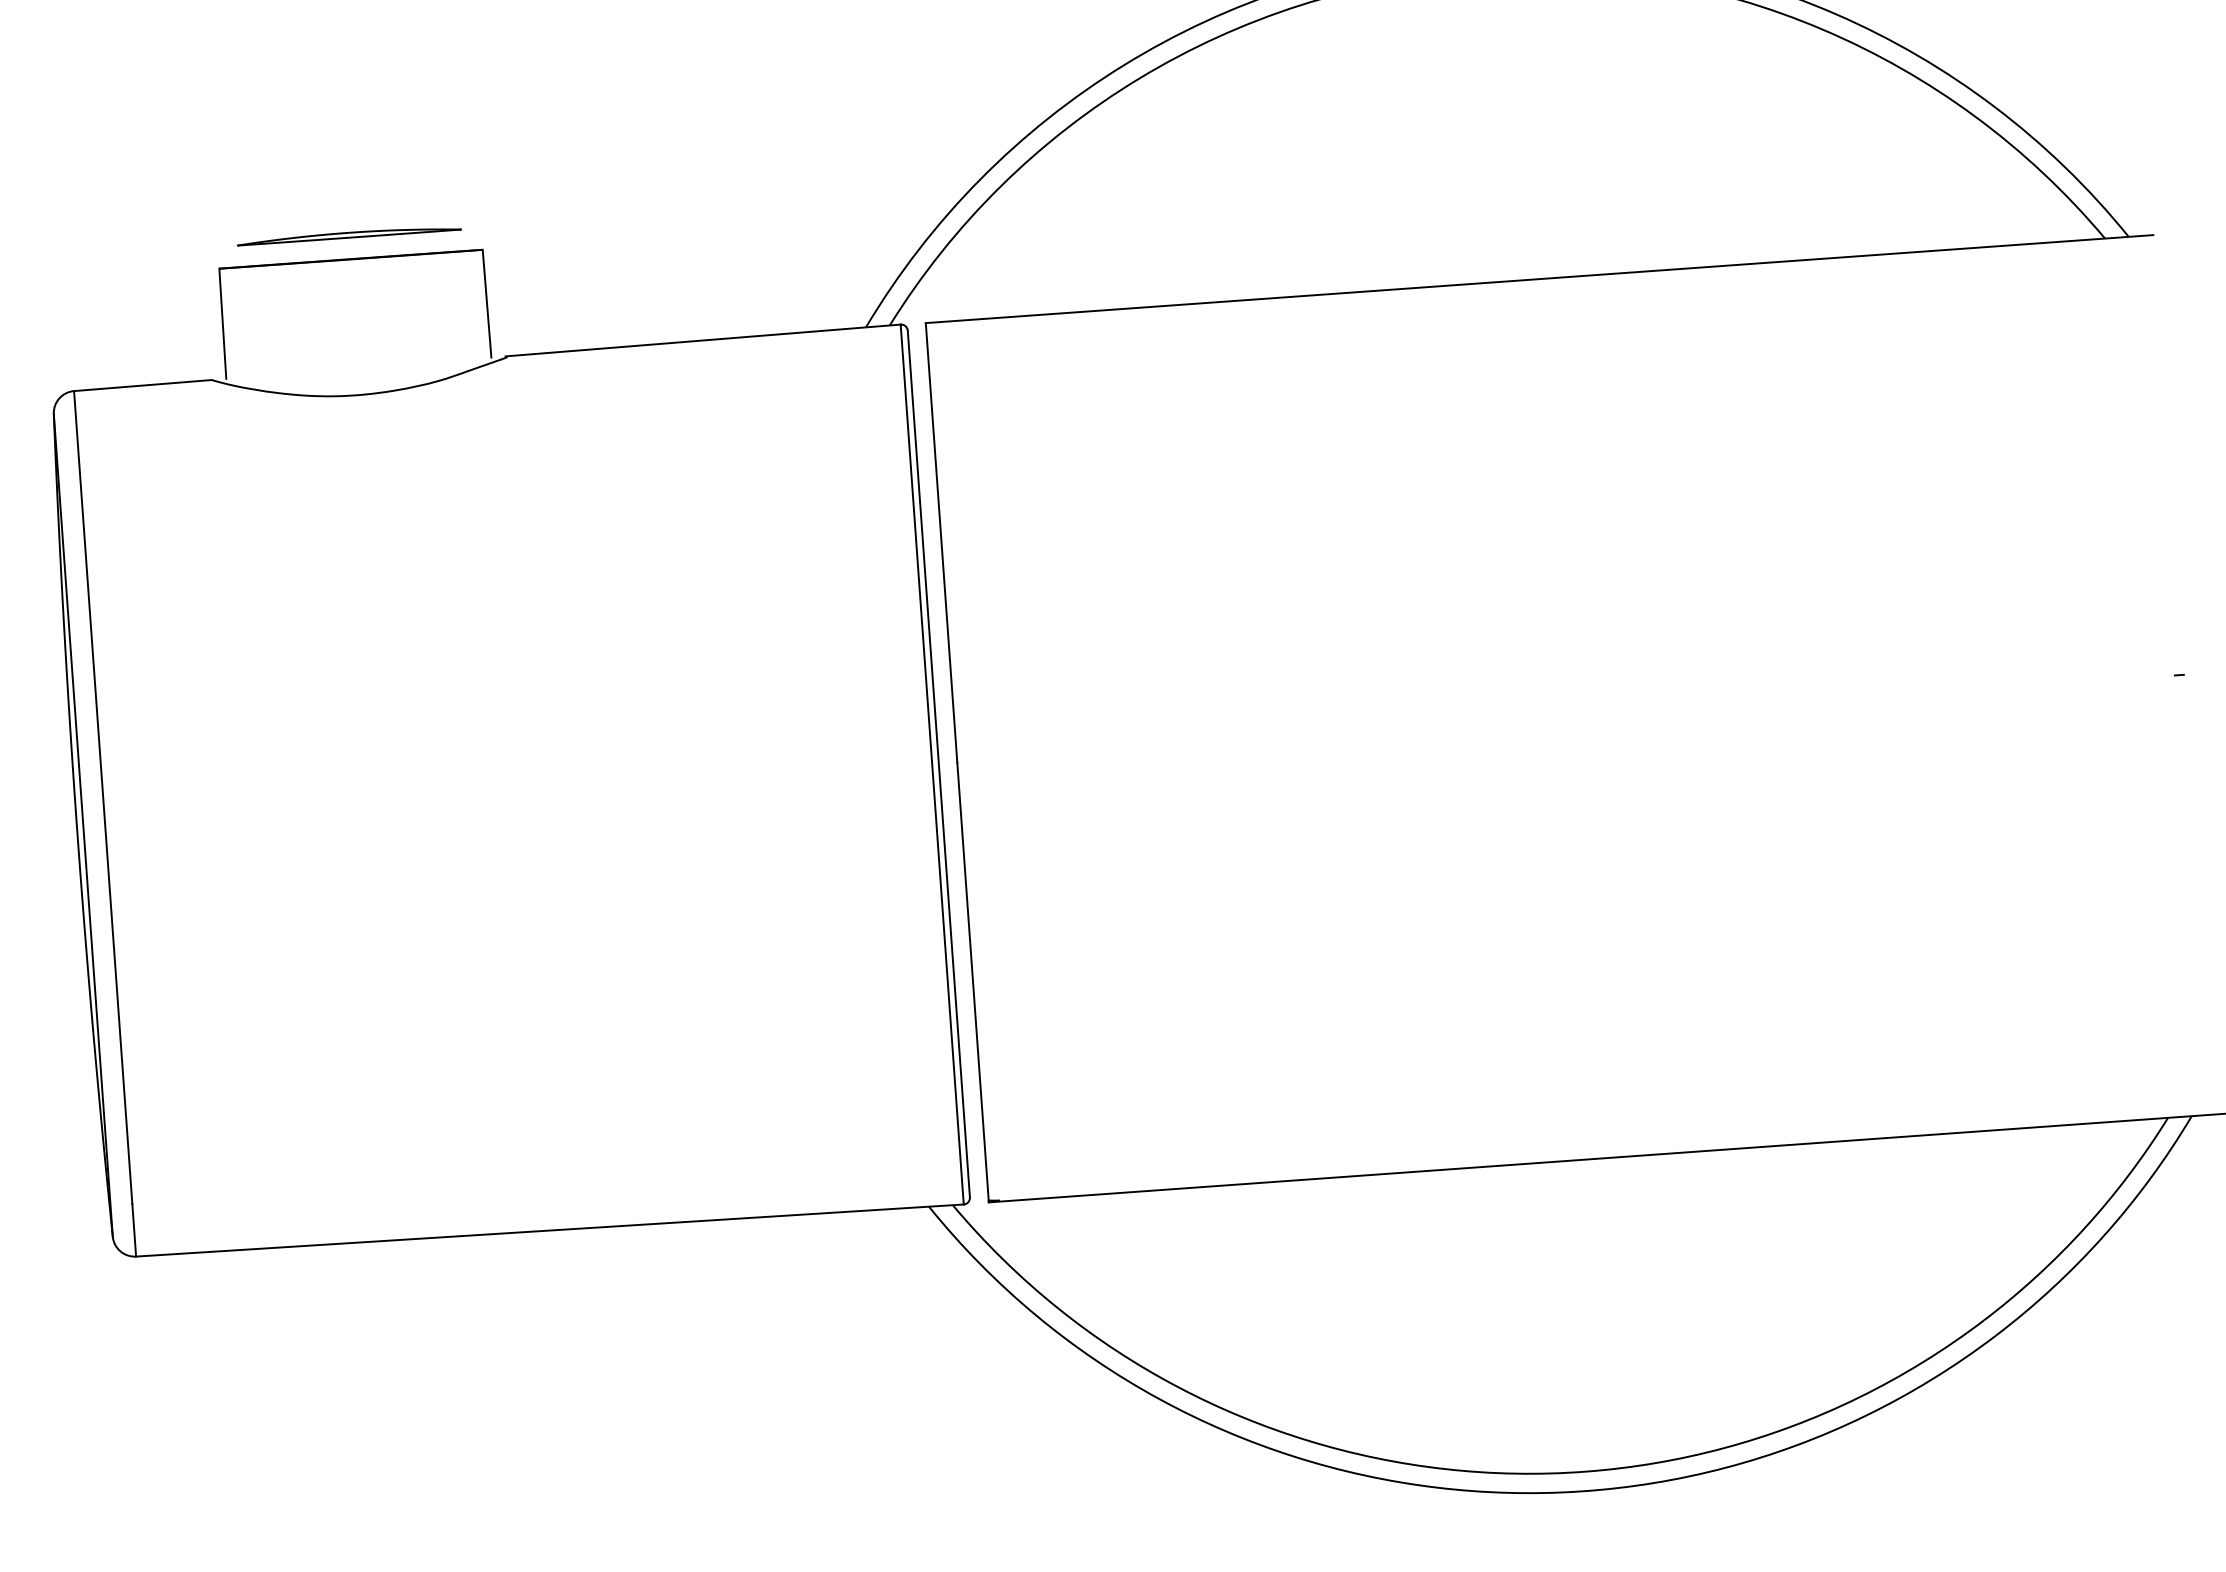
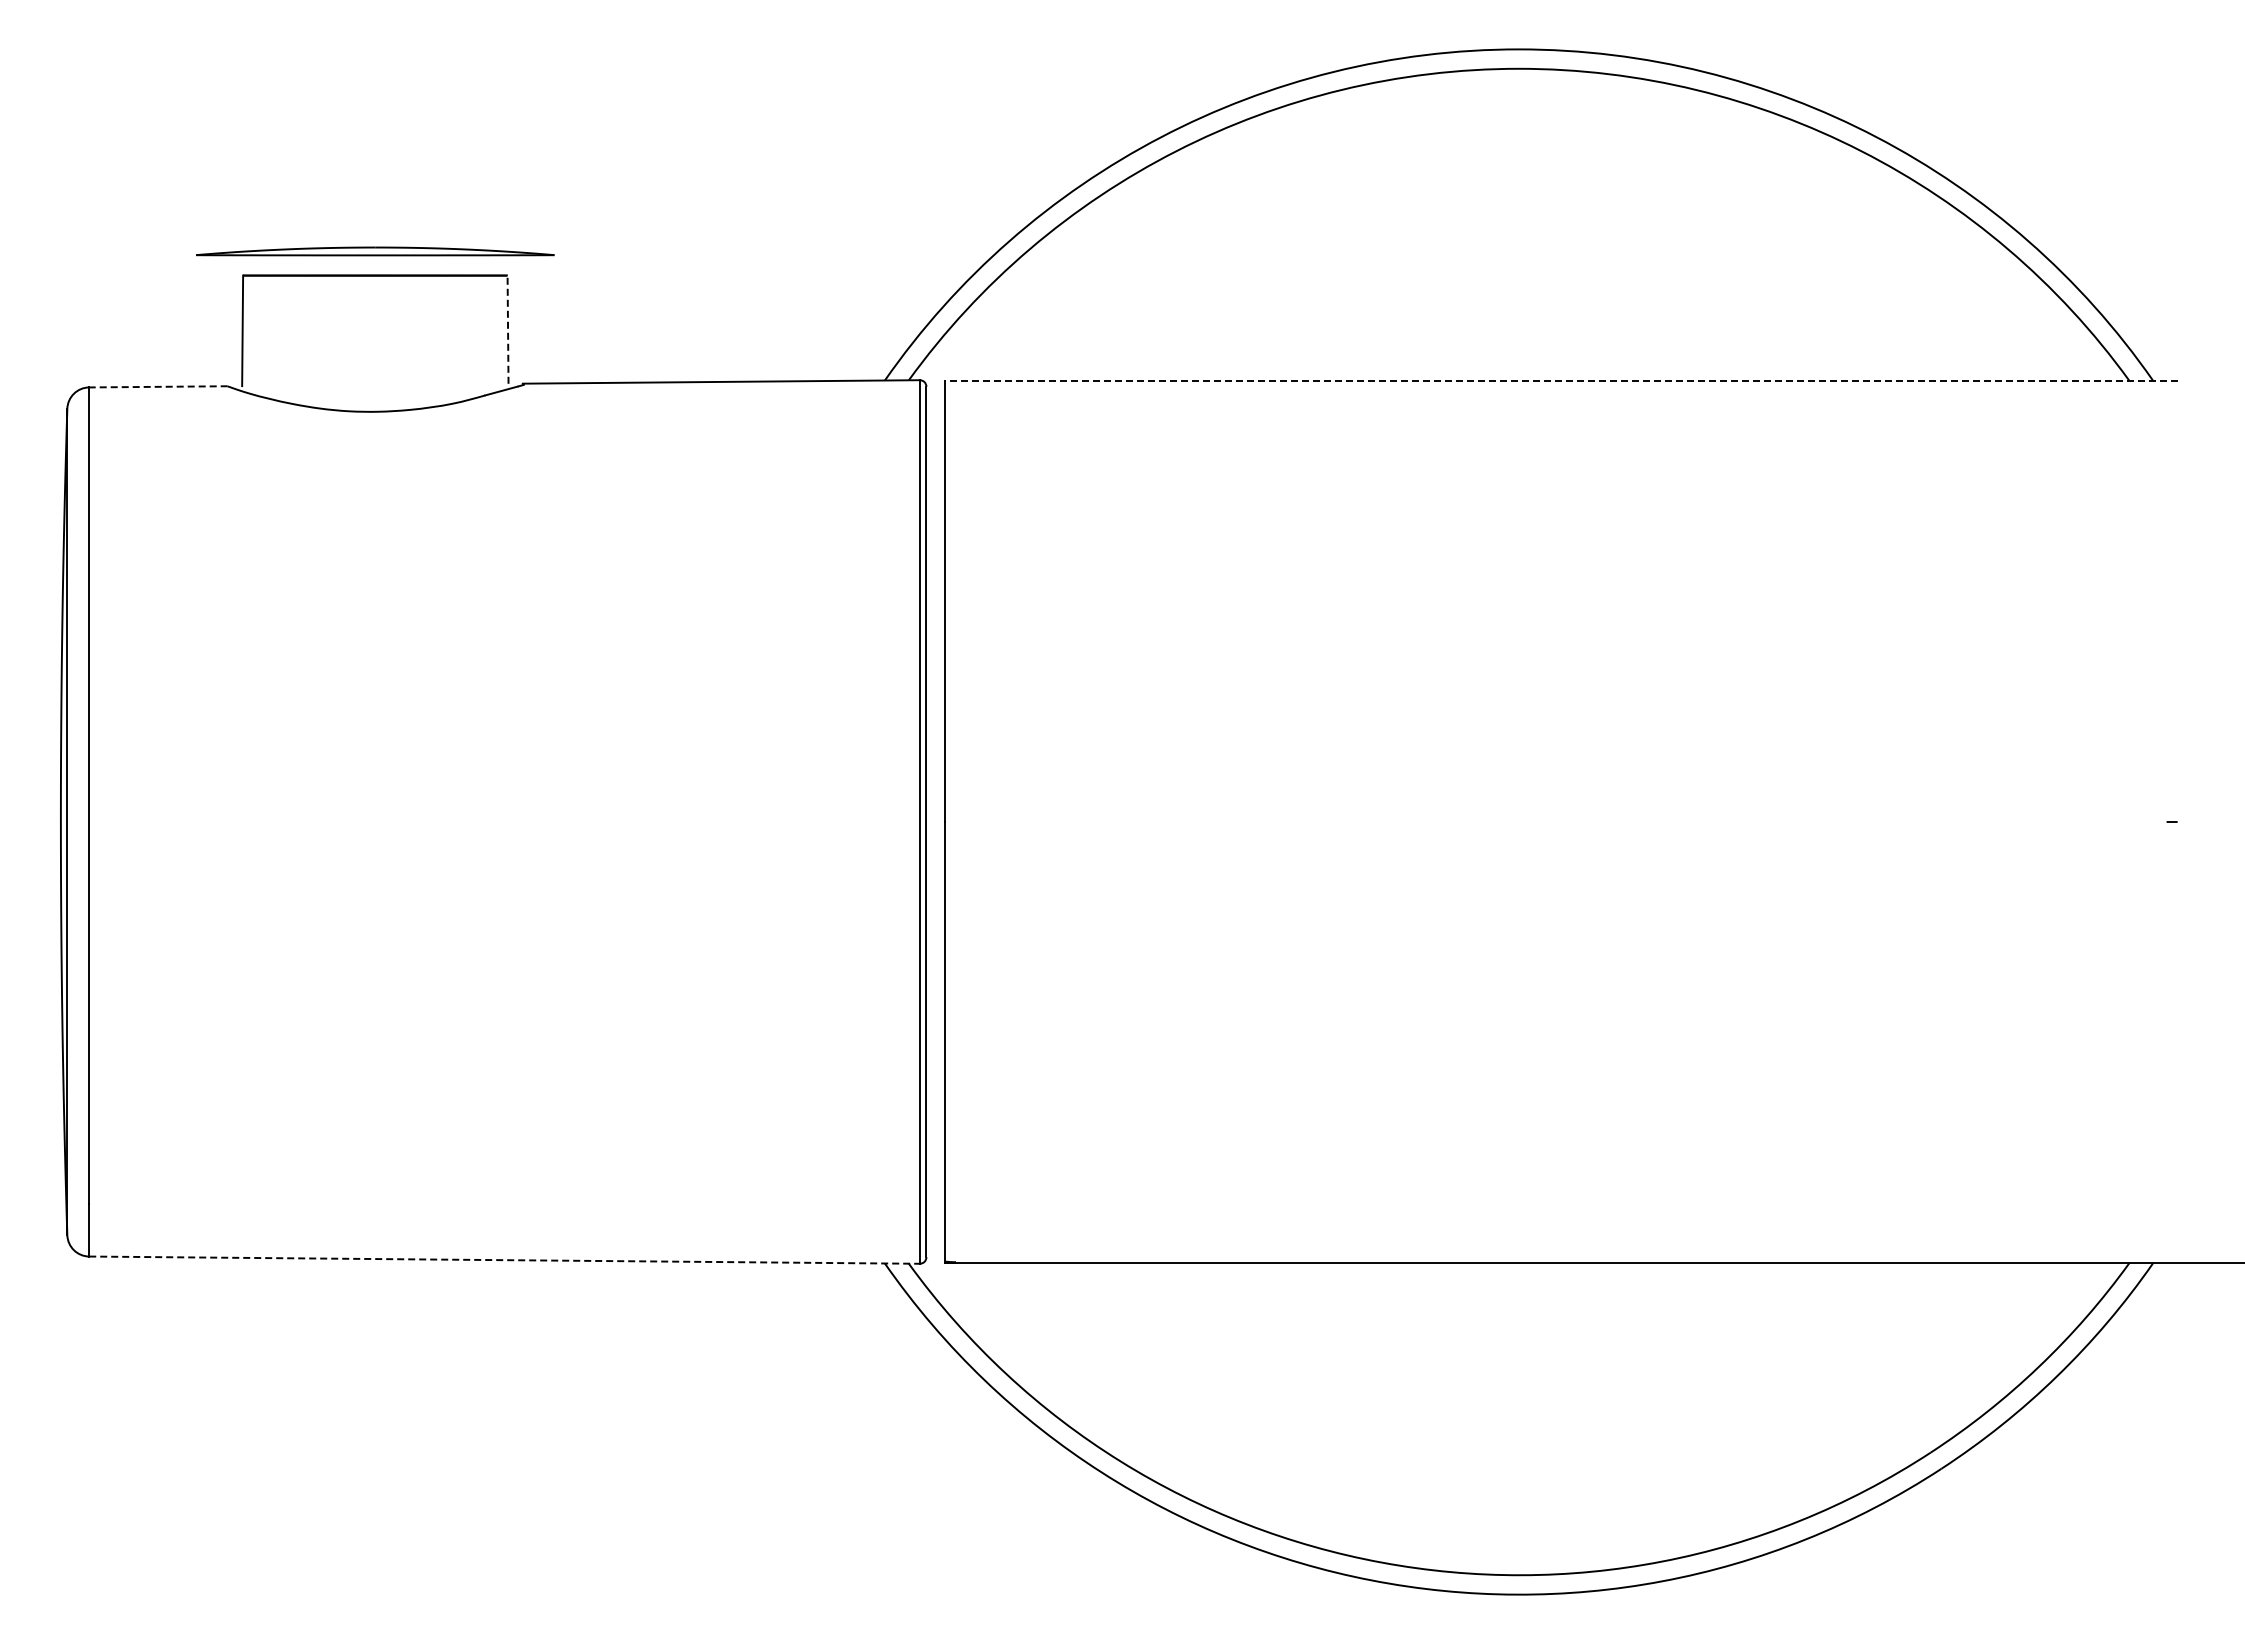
part: (349, 235) -> (375, 251), size x1.6
line: (1538, 279) -> (1560, 380), solid -> dashed
line: (487, 303) -> (508, 329), solid -> dashed
line: (142, 385) -> (157, 386), solid -> dashed
line: (550, 1230) -> (505, 1260), solid -> dashed

